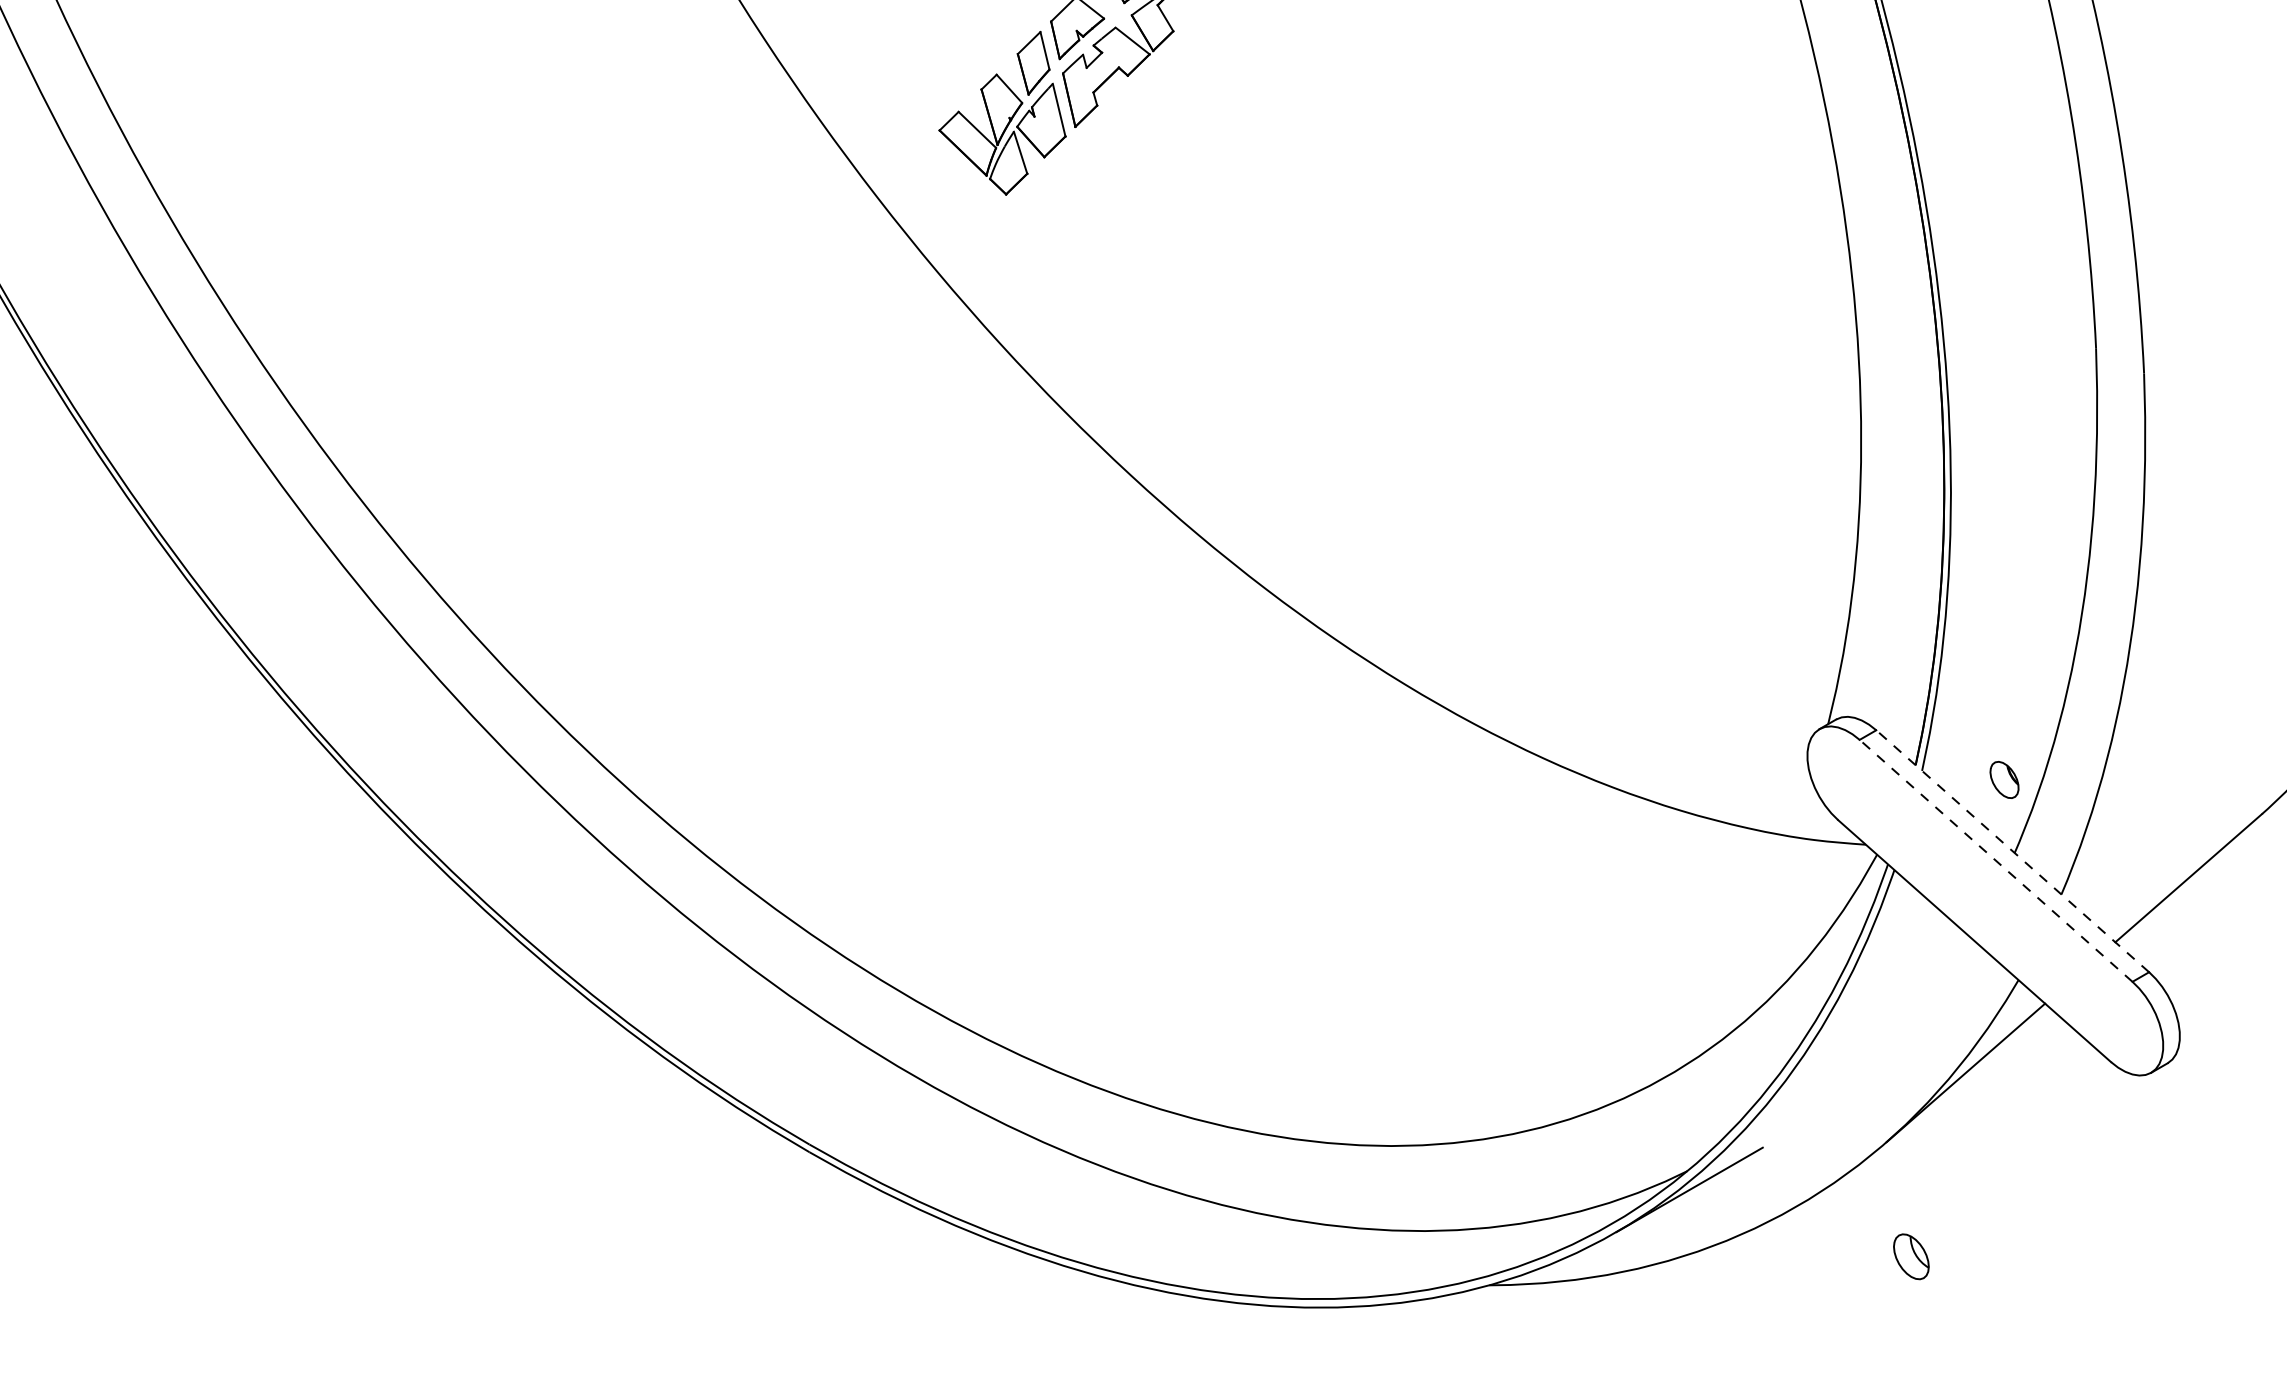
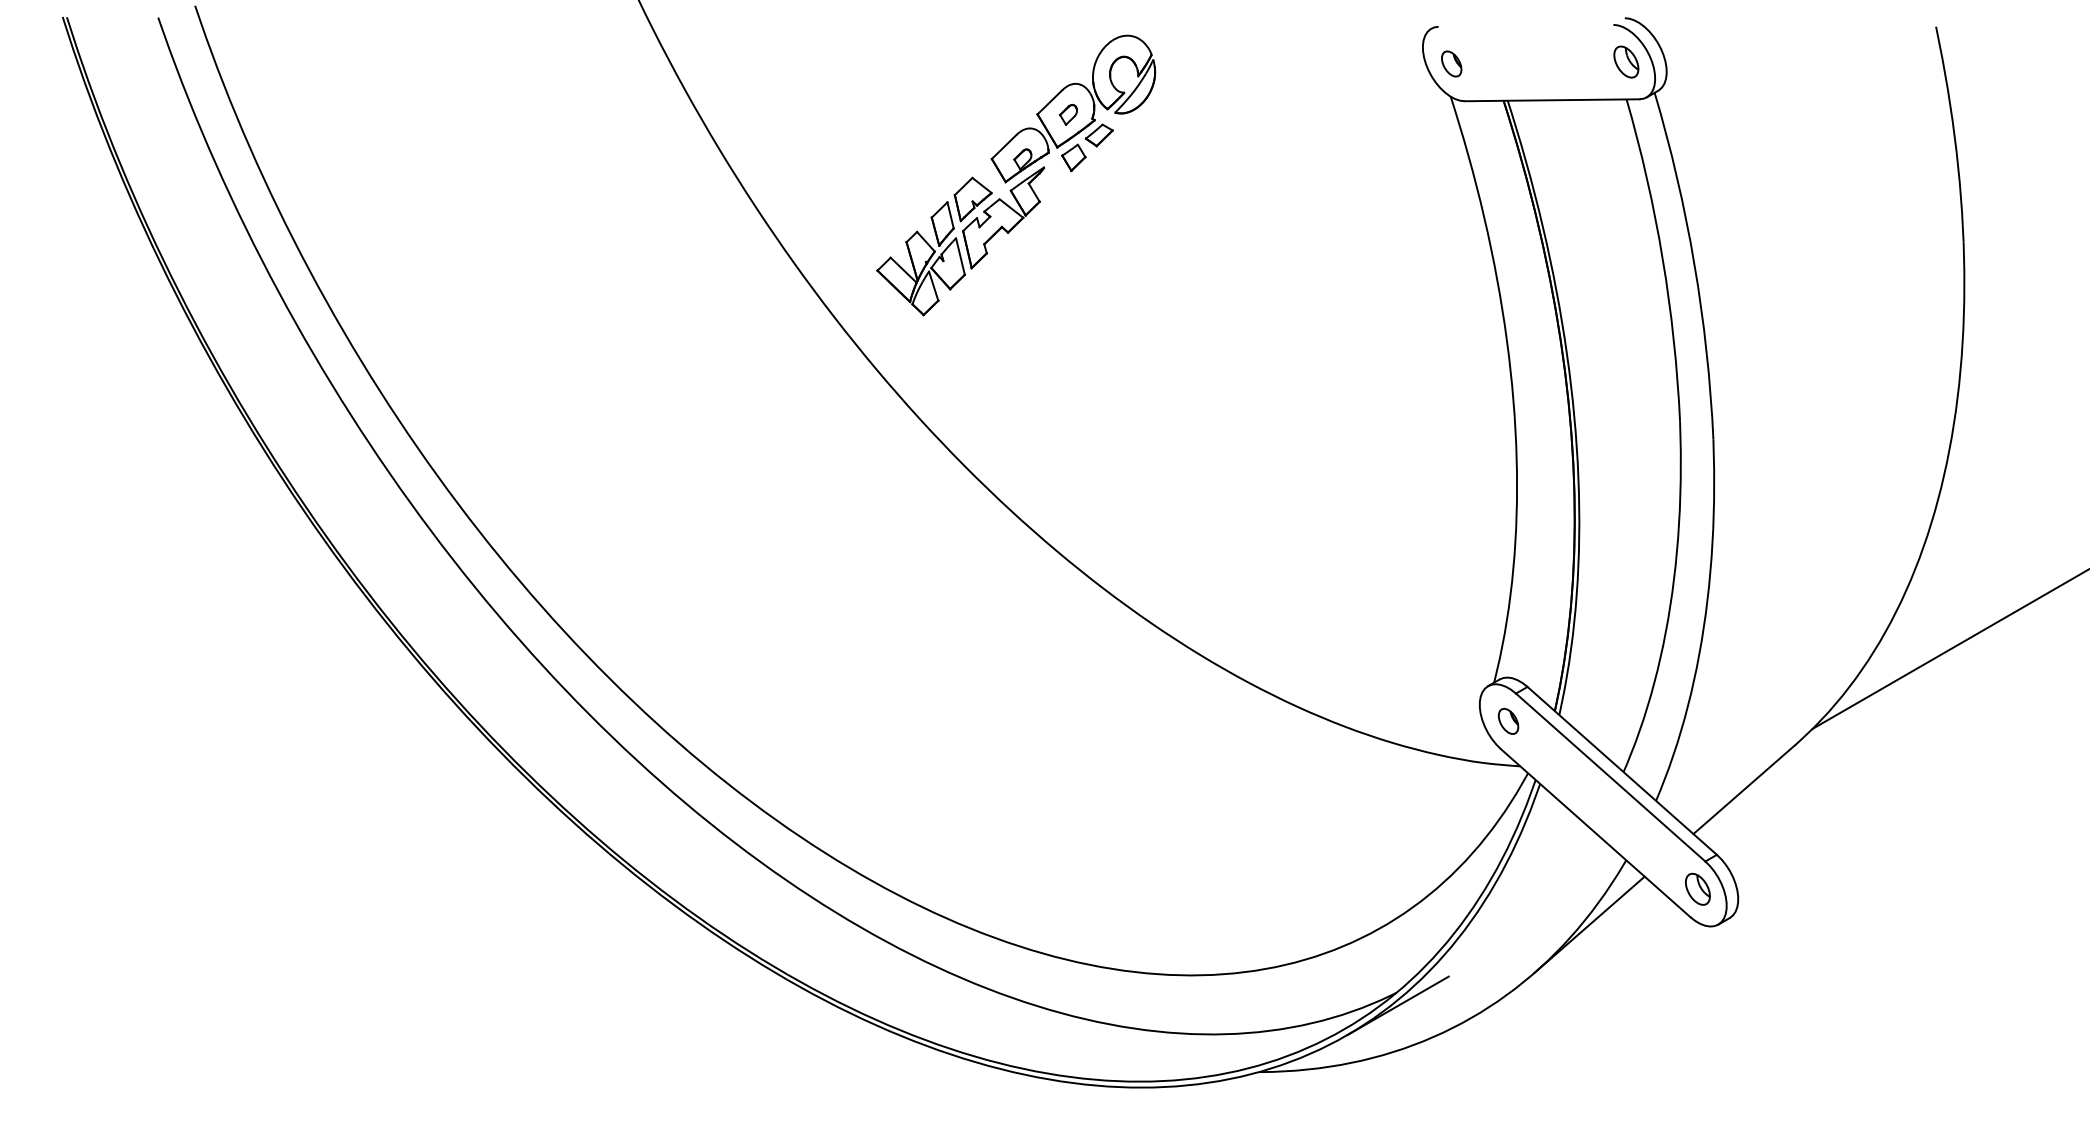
part: (2004, 778) -> (1508, 720), moved
line: (2013, 850) -> (1622, 770), dashed -> solid
line: (1995, 860) -> (1610, 777), dashed -> solid
part: (1910, 1255) -> (1697, 888), moved

